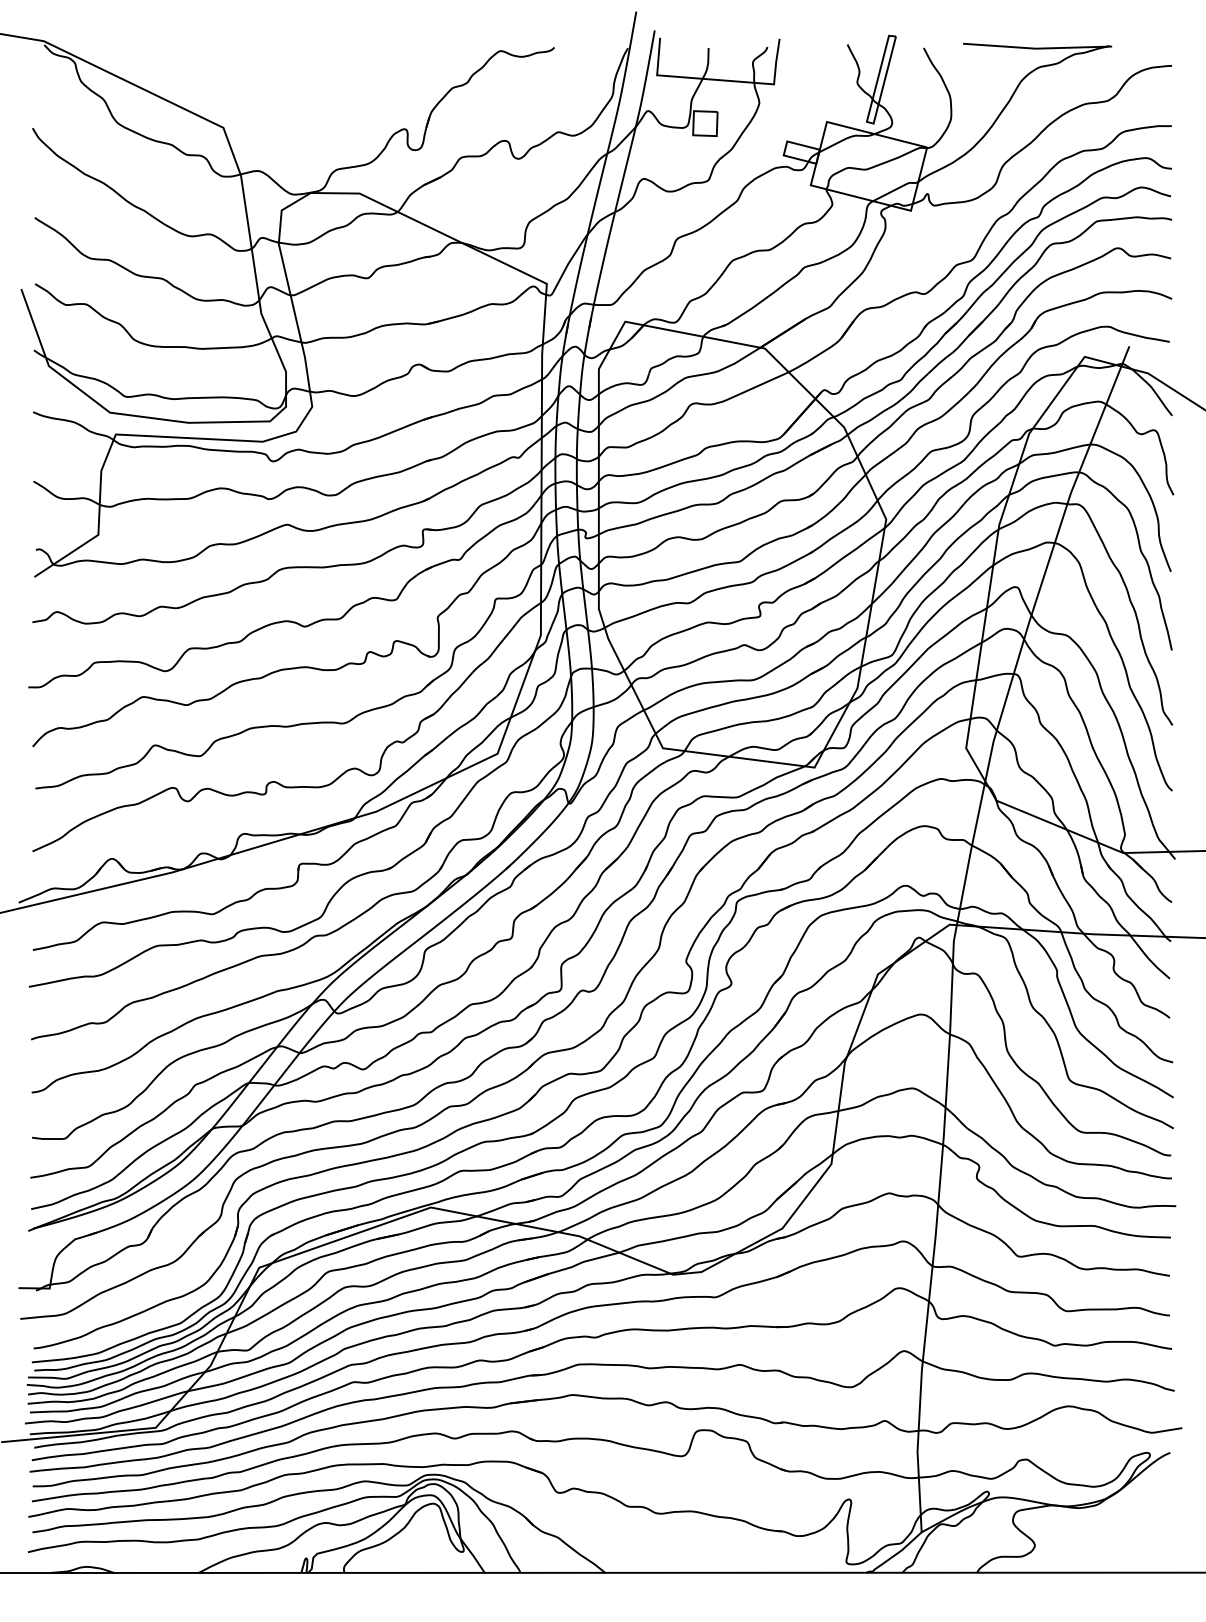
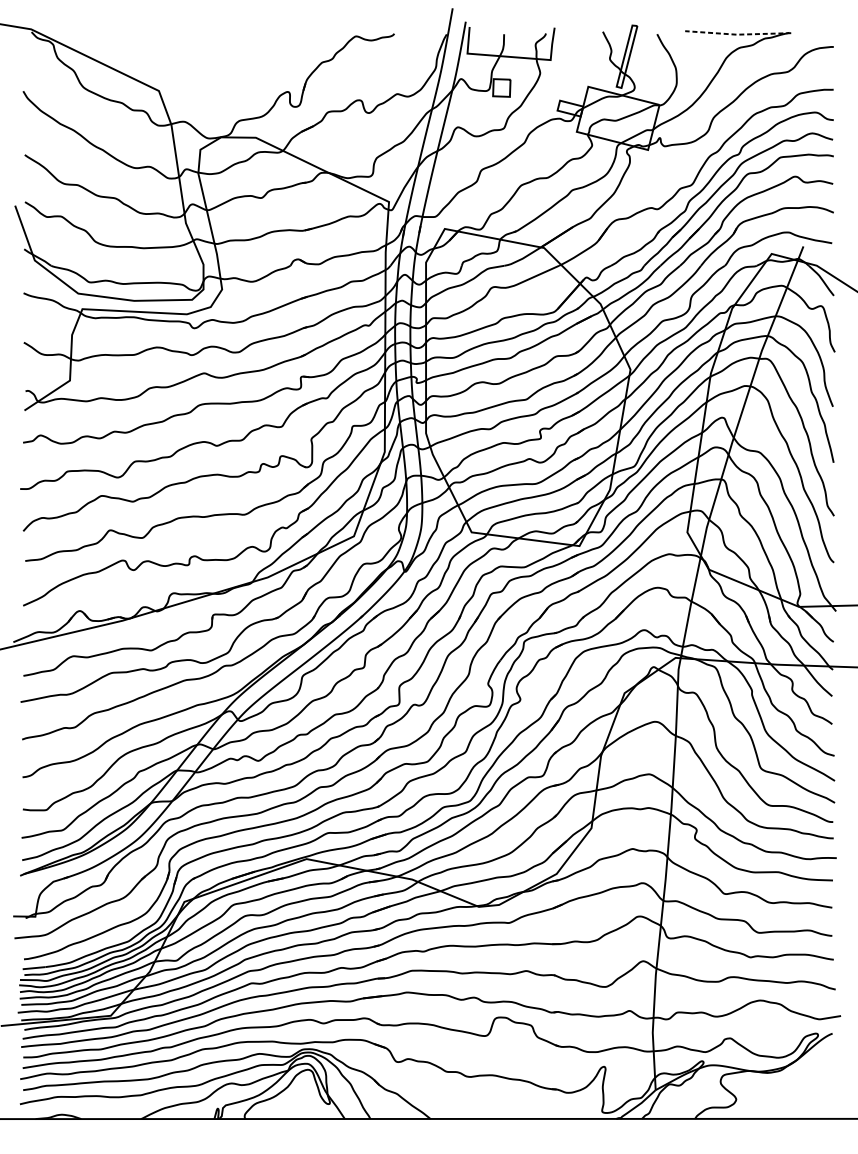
line: (1036, 48) -> (737, 34), solid -> dashed

